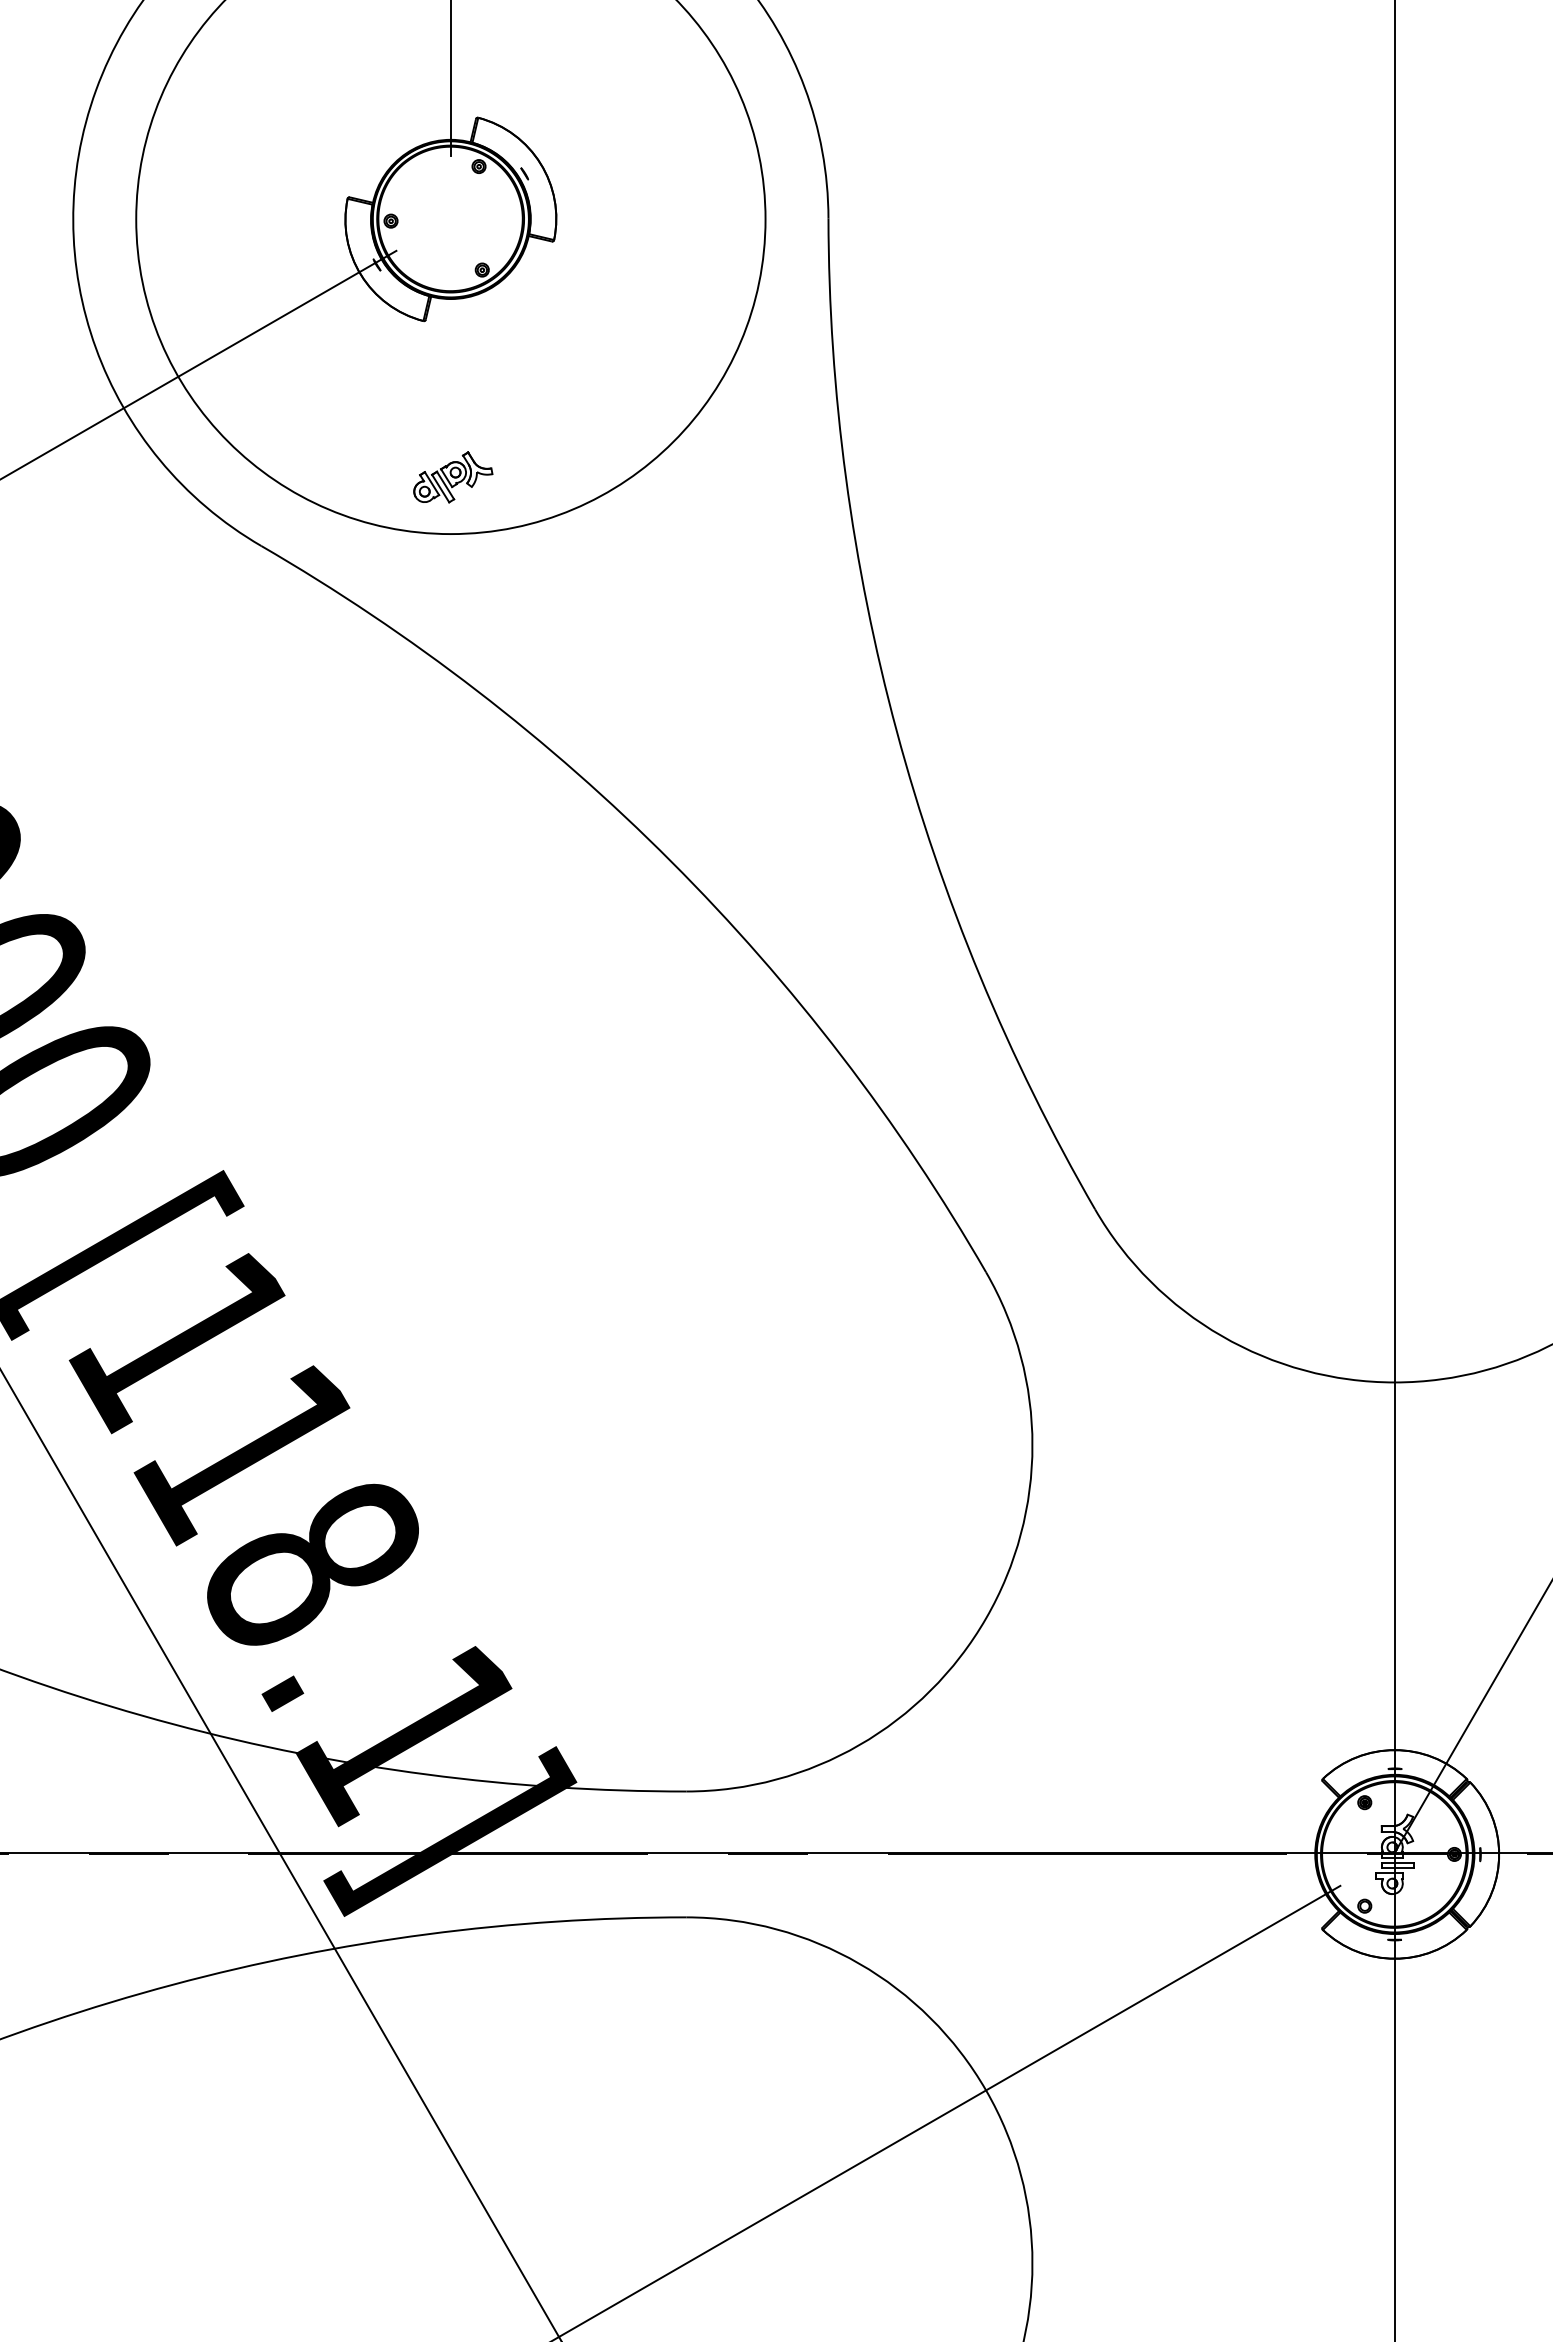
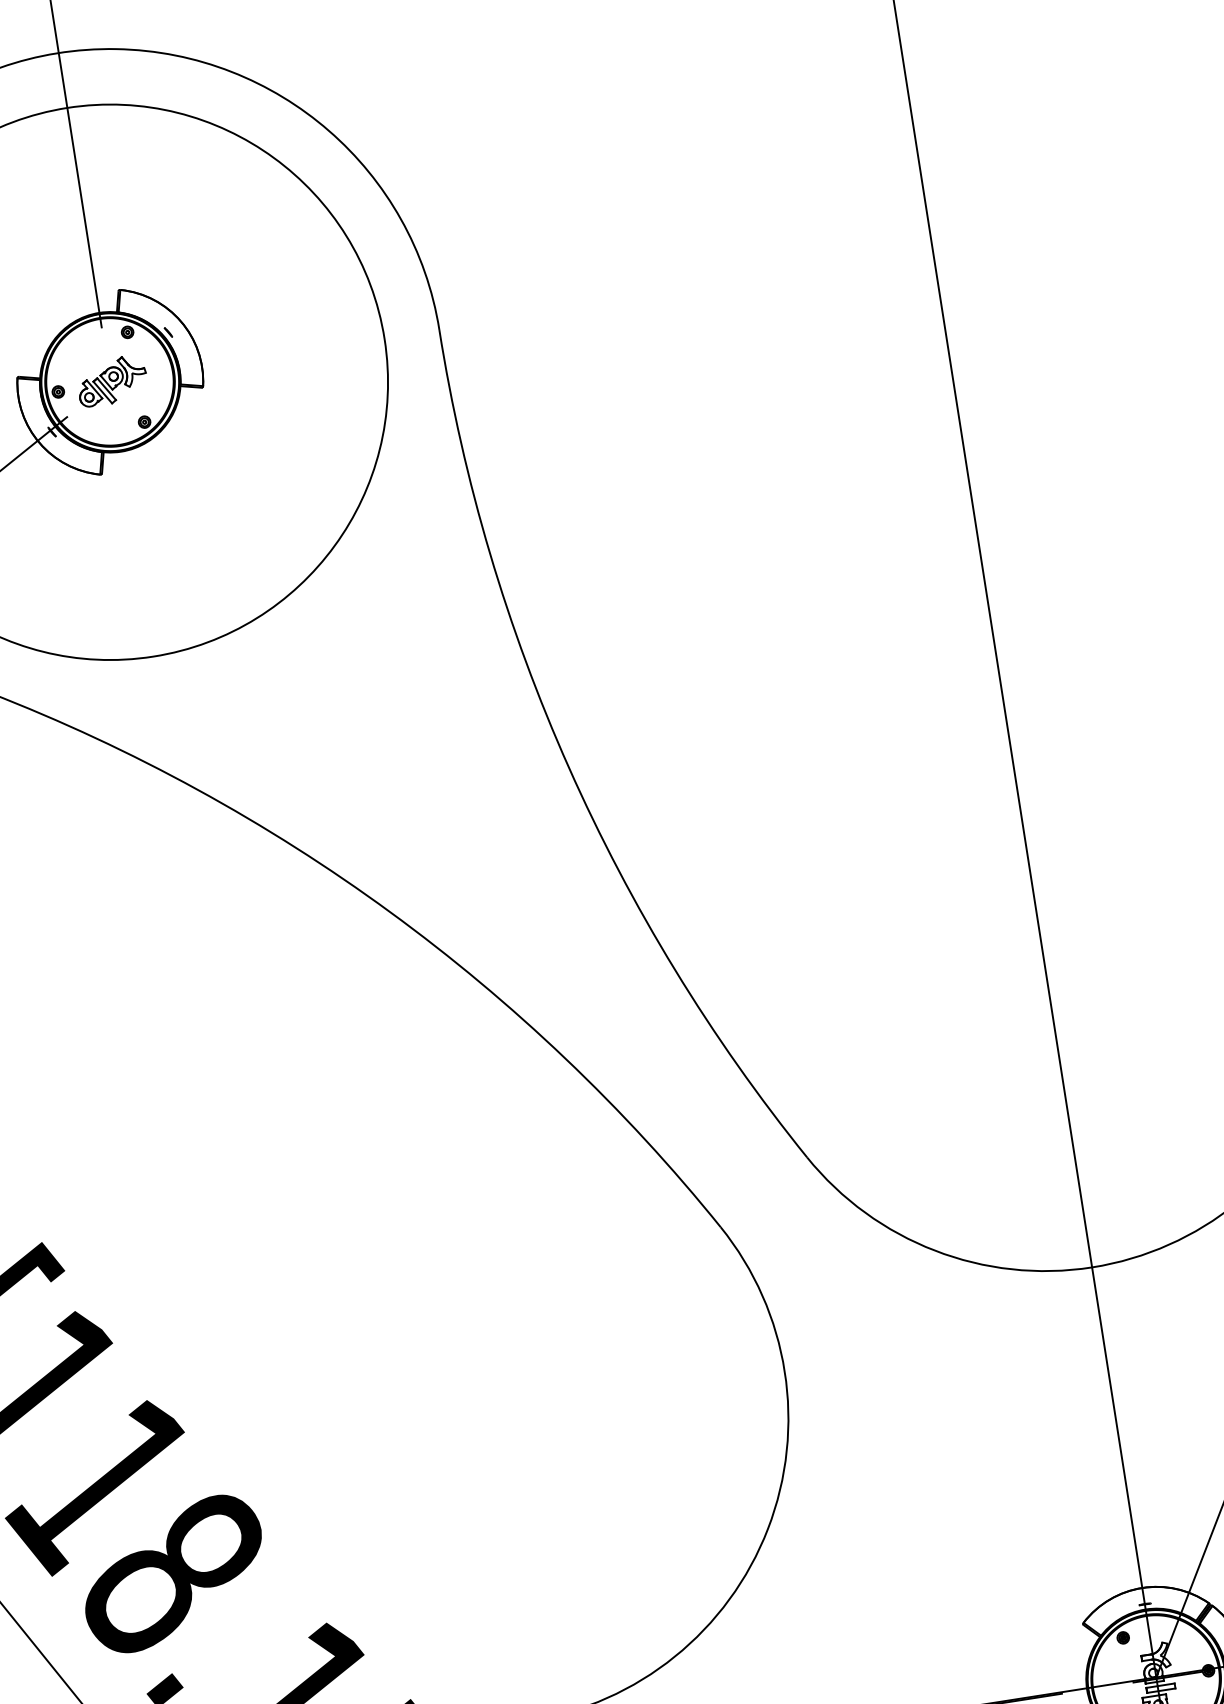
part: (453, 477) -> (112, 381), moved

